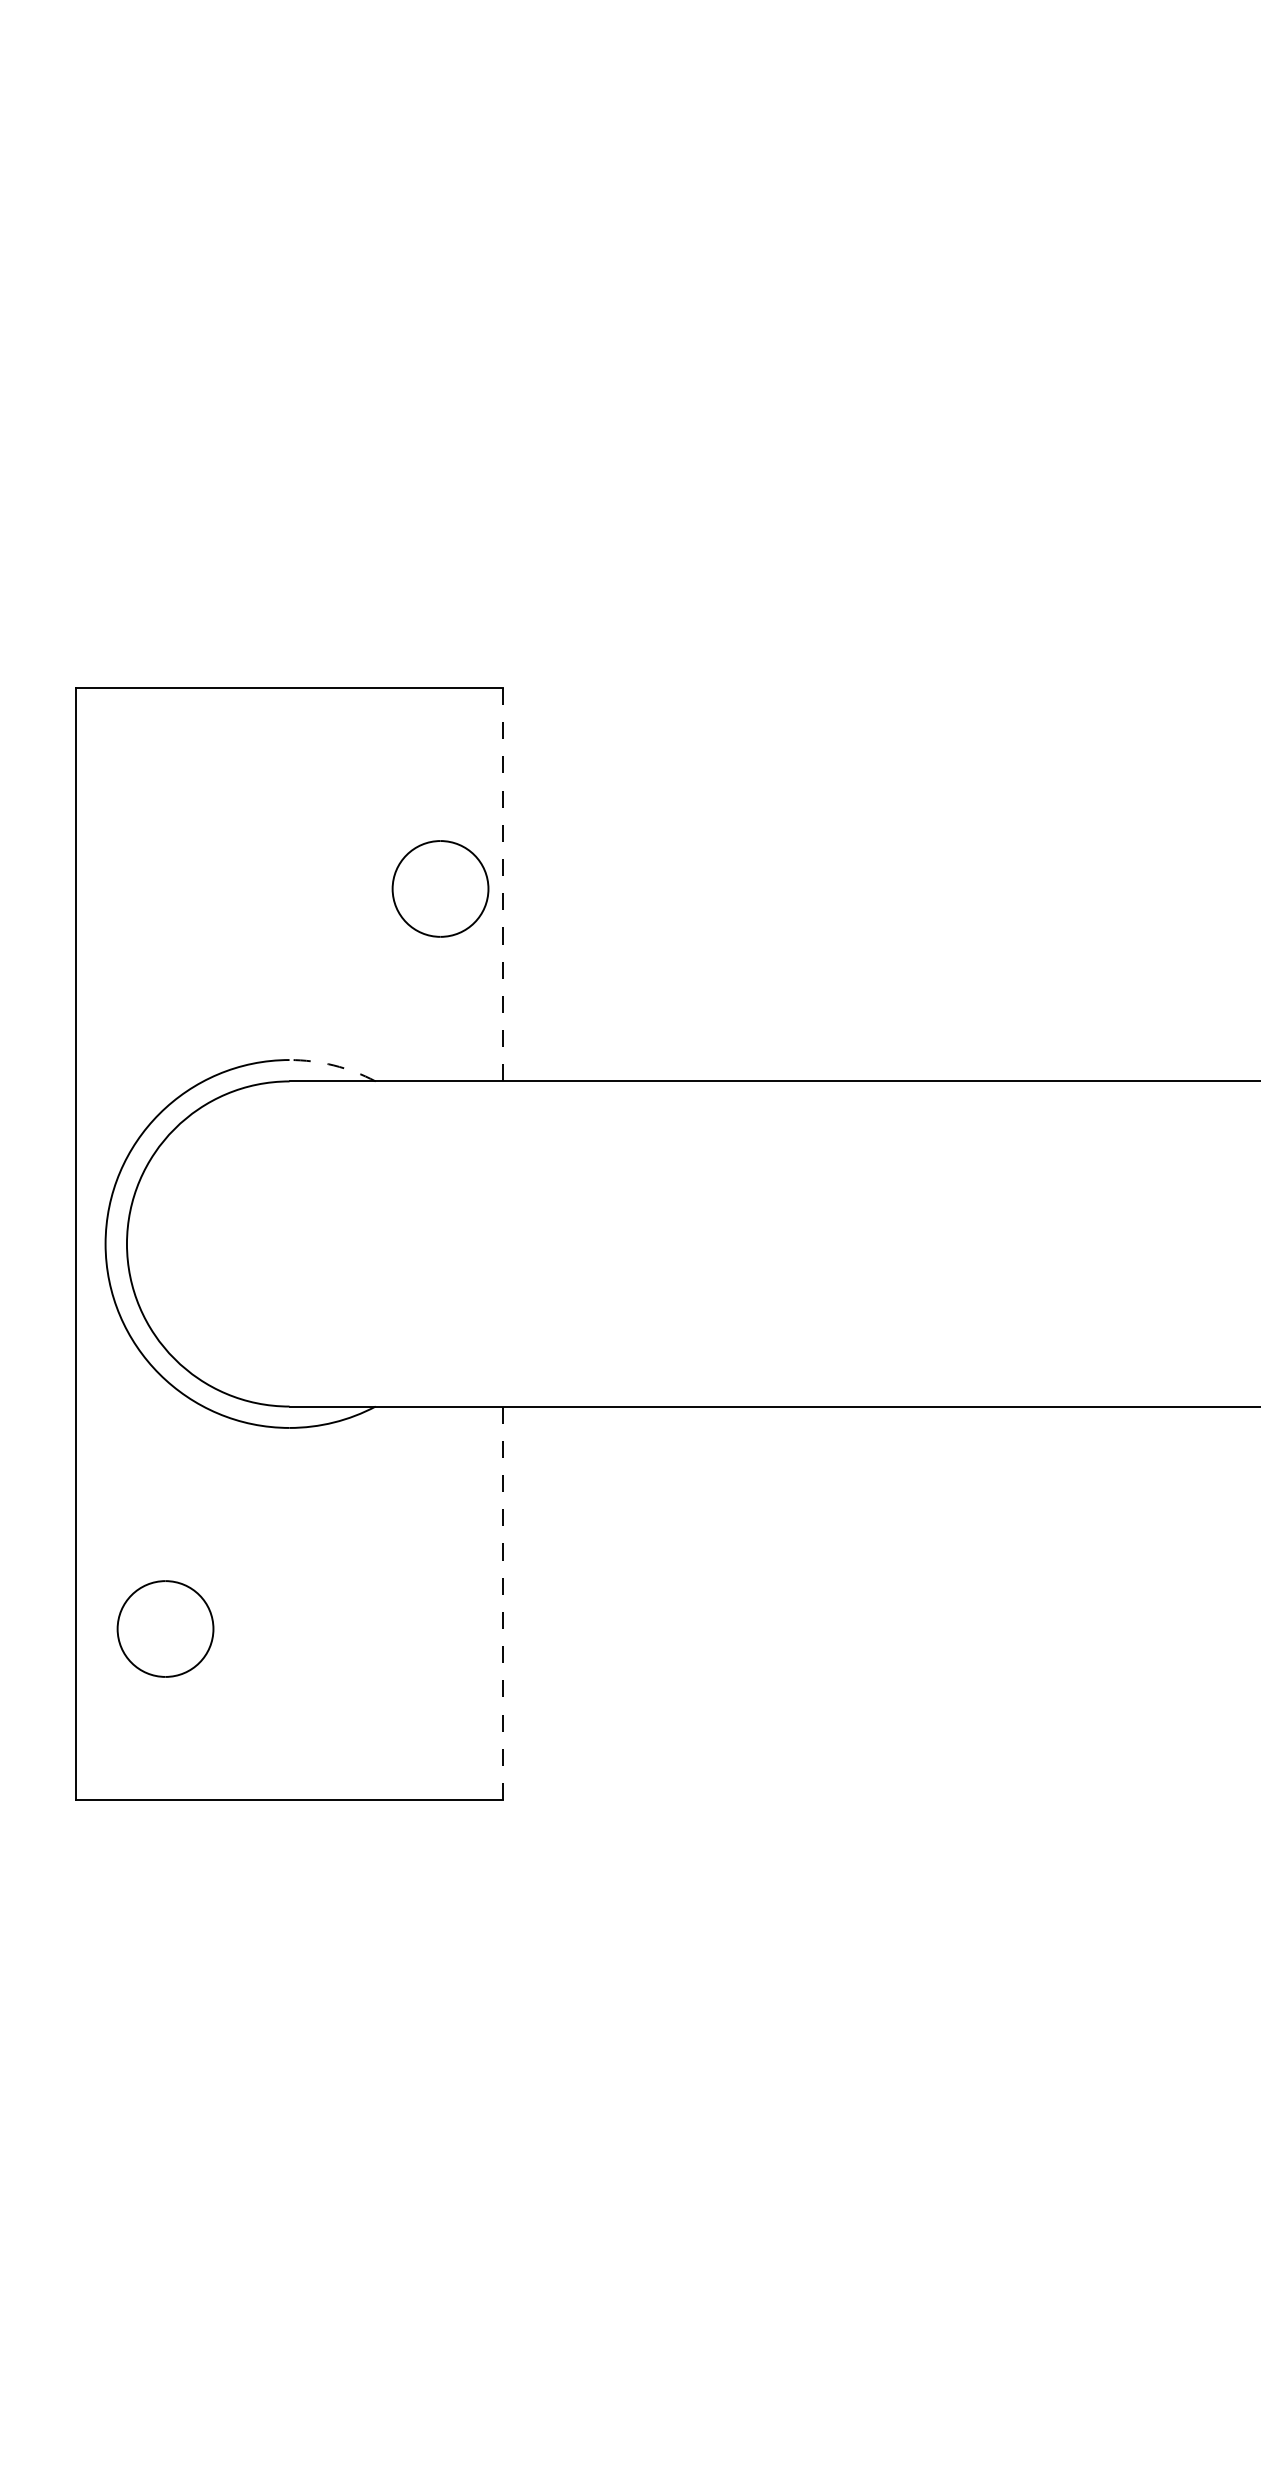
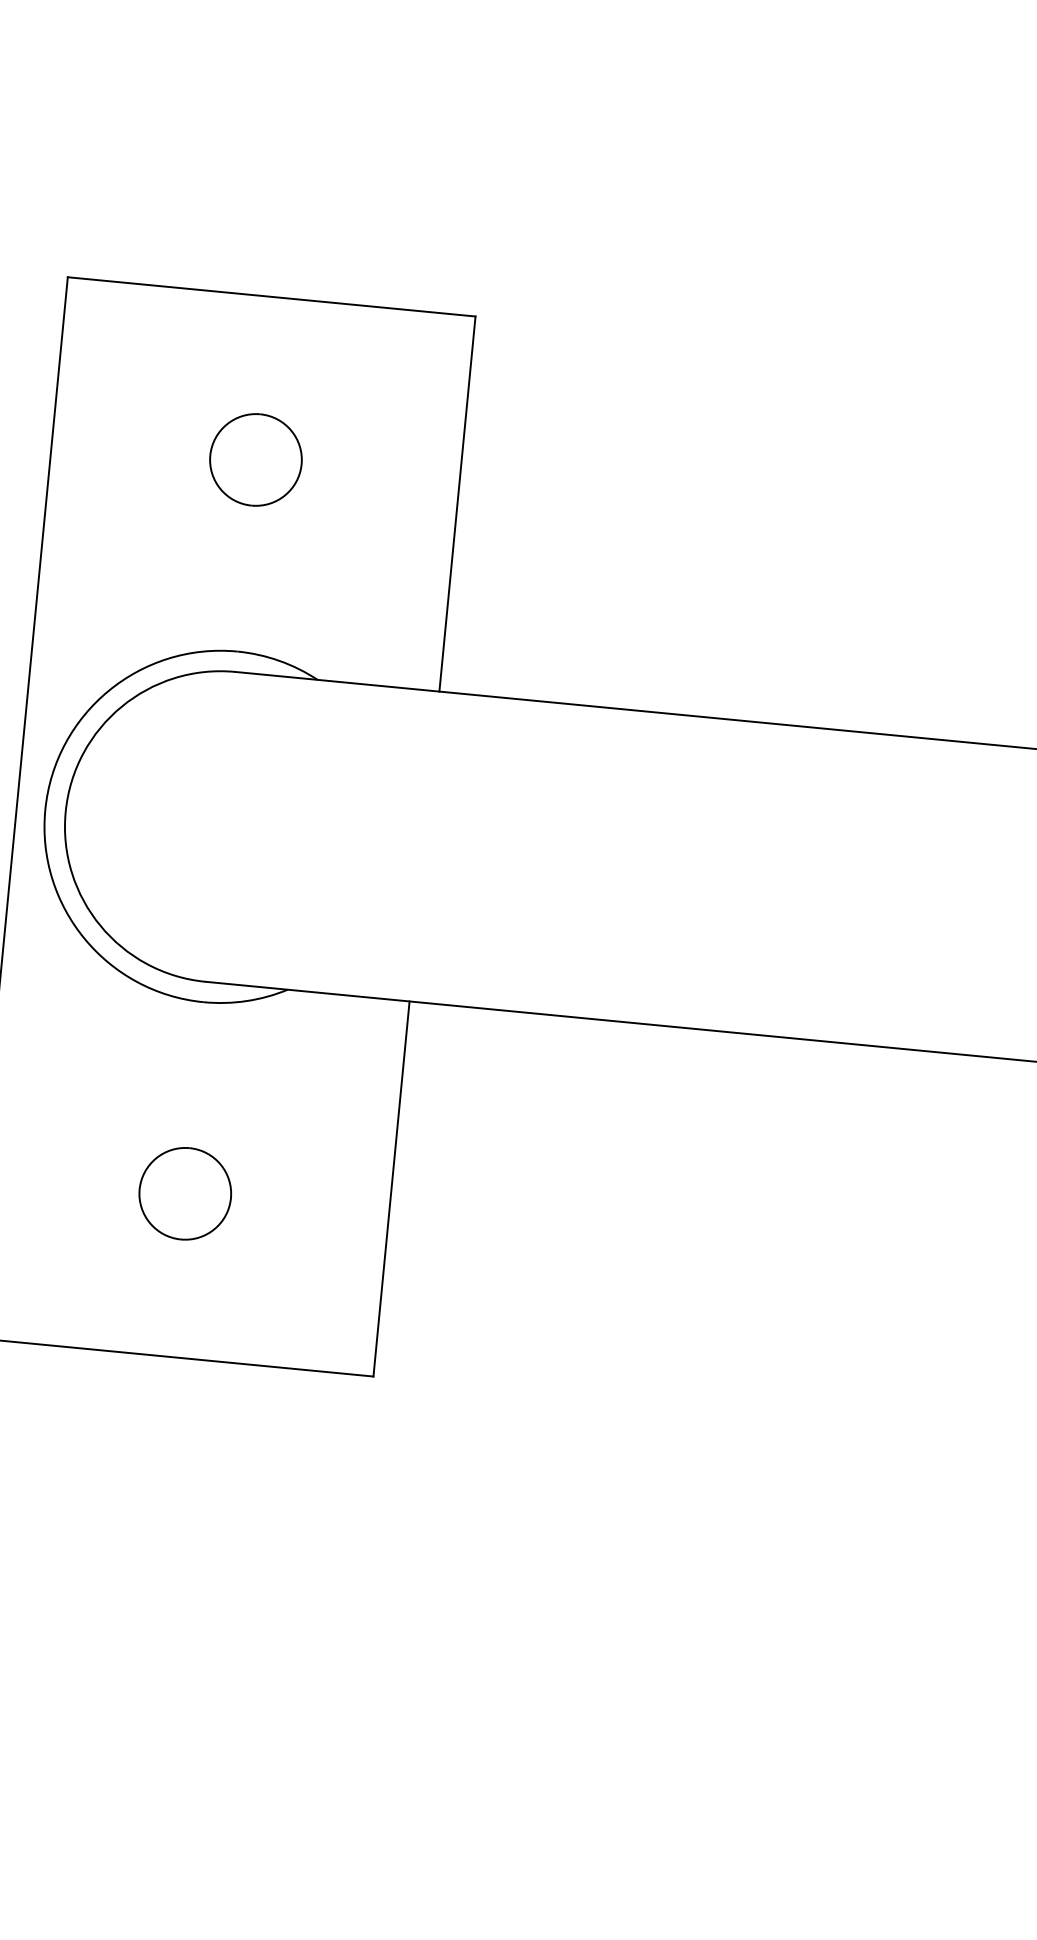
line: (503, 884) -> (457, 503), dashed -> solid
part: (440, 888) -> (255, 459), moved
arc: (333, 1065) -> (278, 660), dashed -> solid
line: (503, 1603) -> (391, 1189), dashed -> solid
part: (165, 1628) -> (185, 1193), moved

